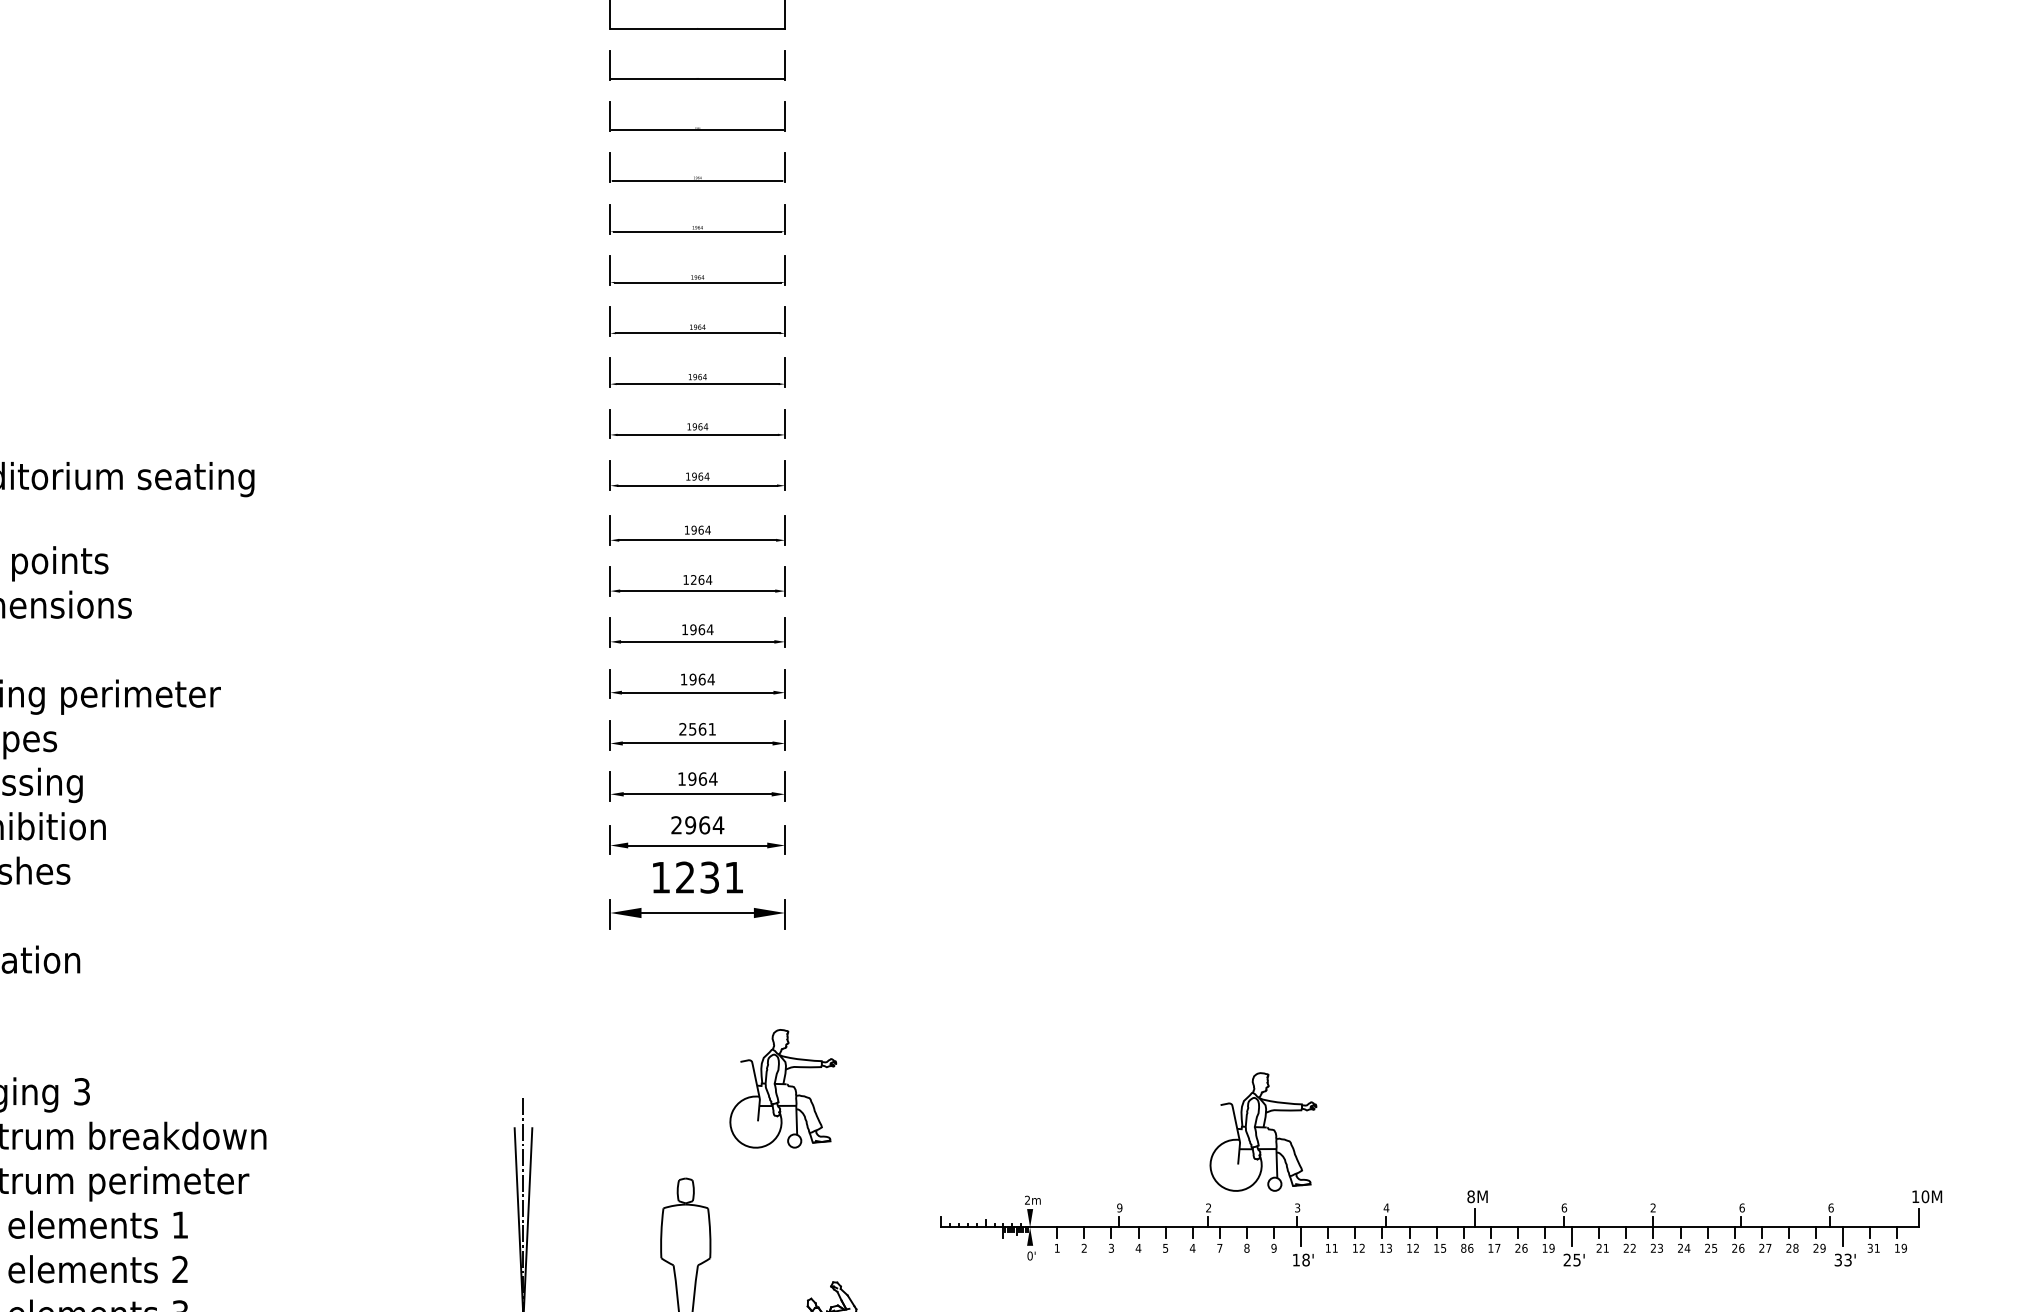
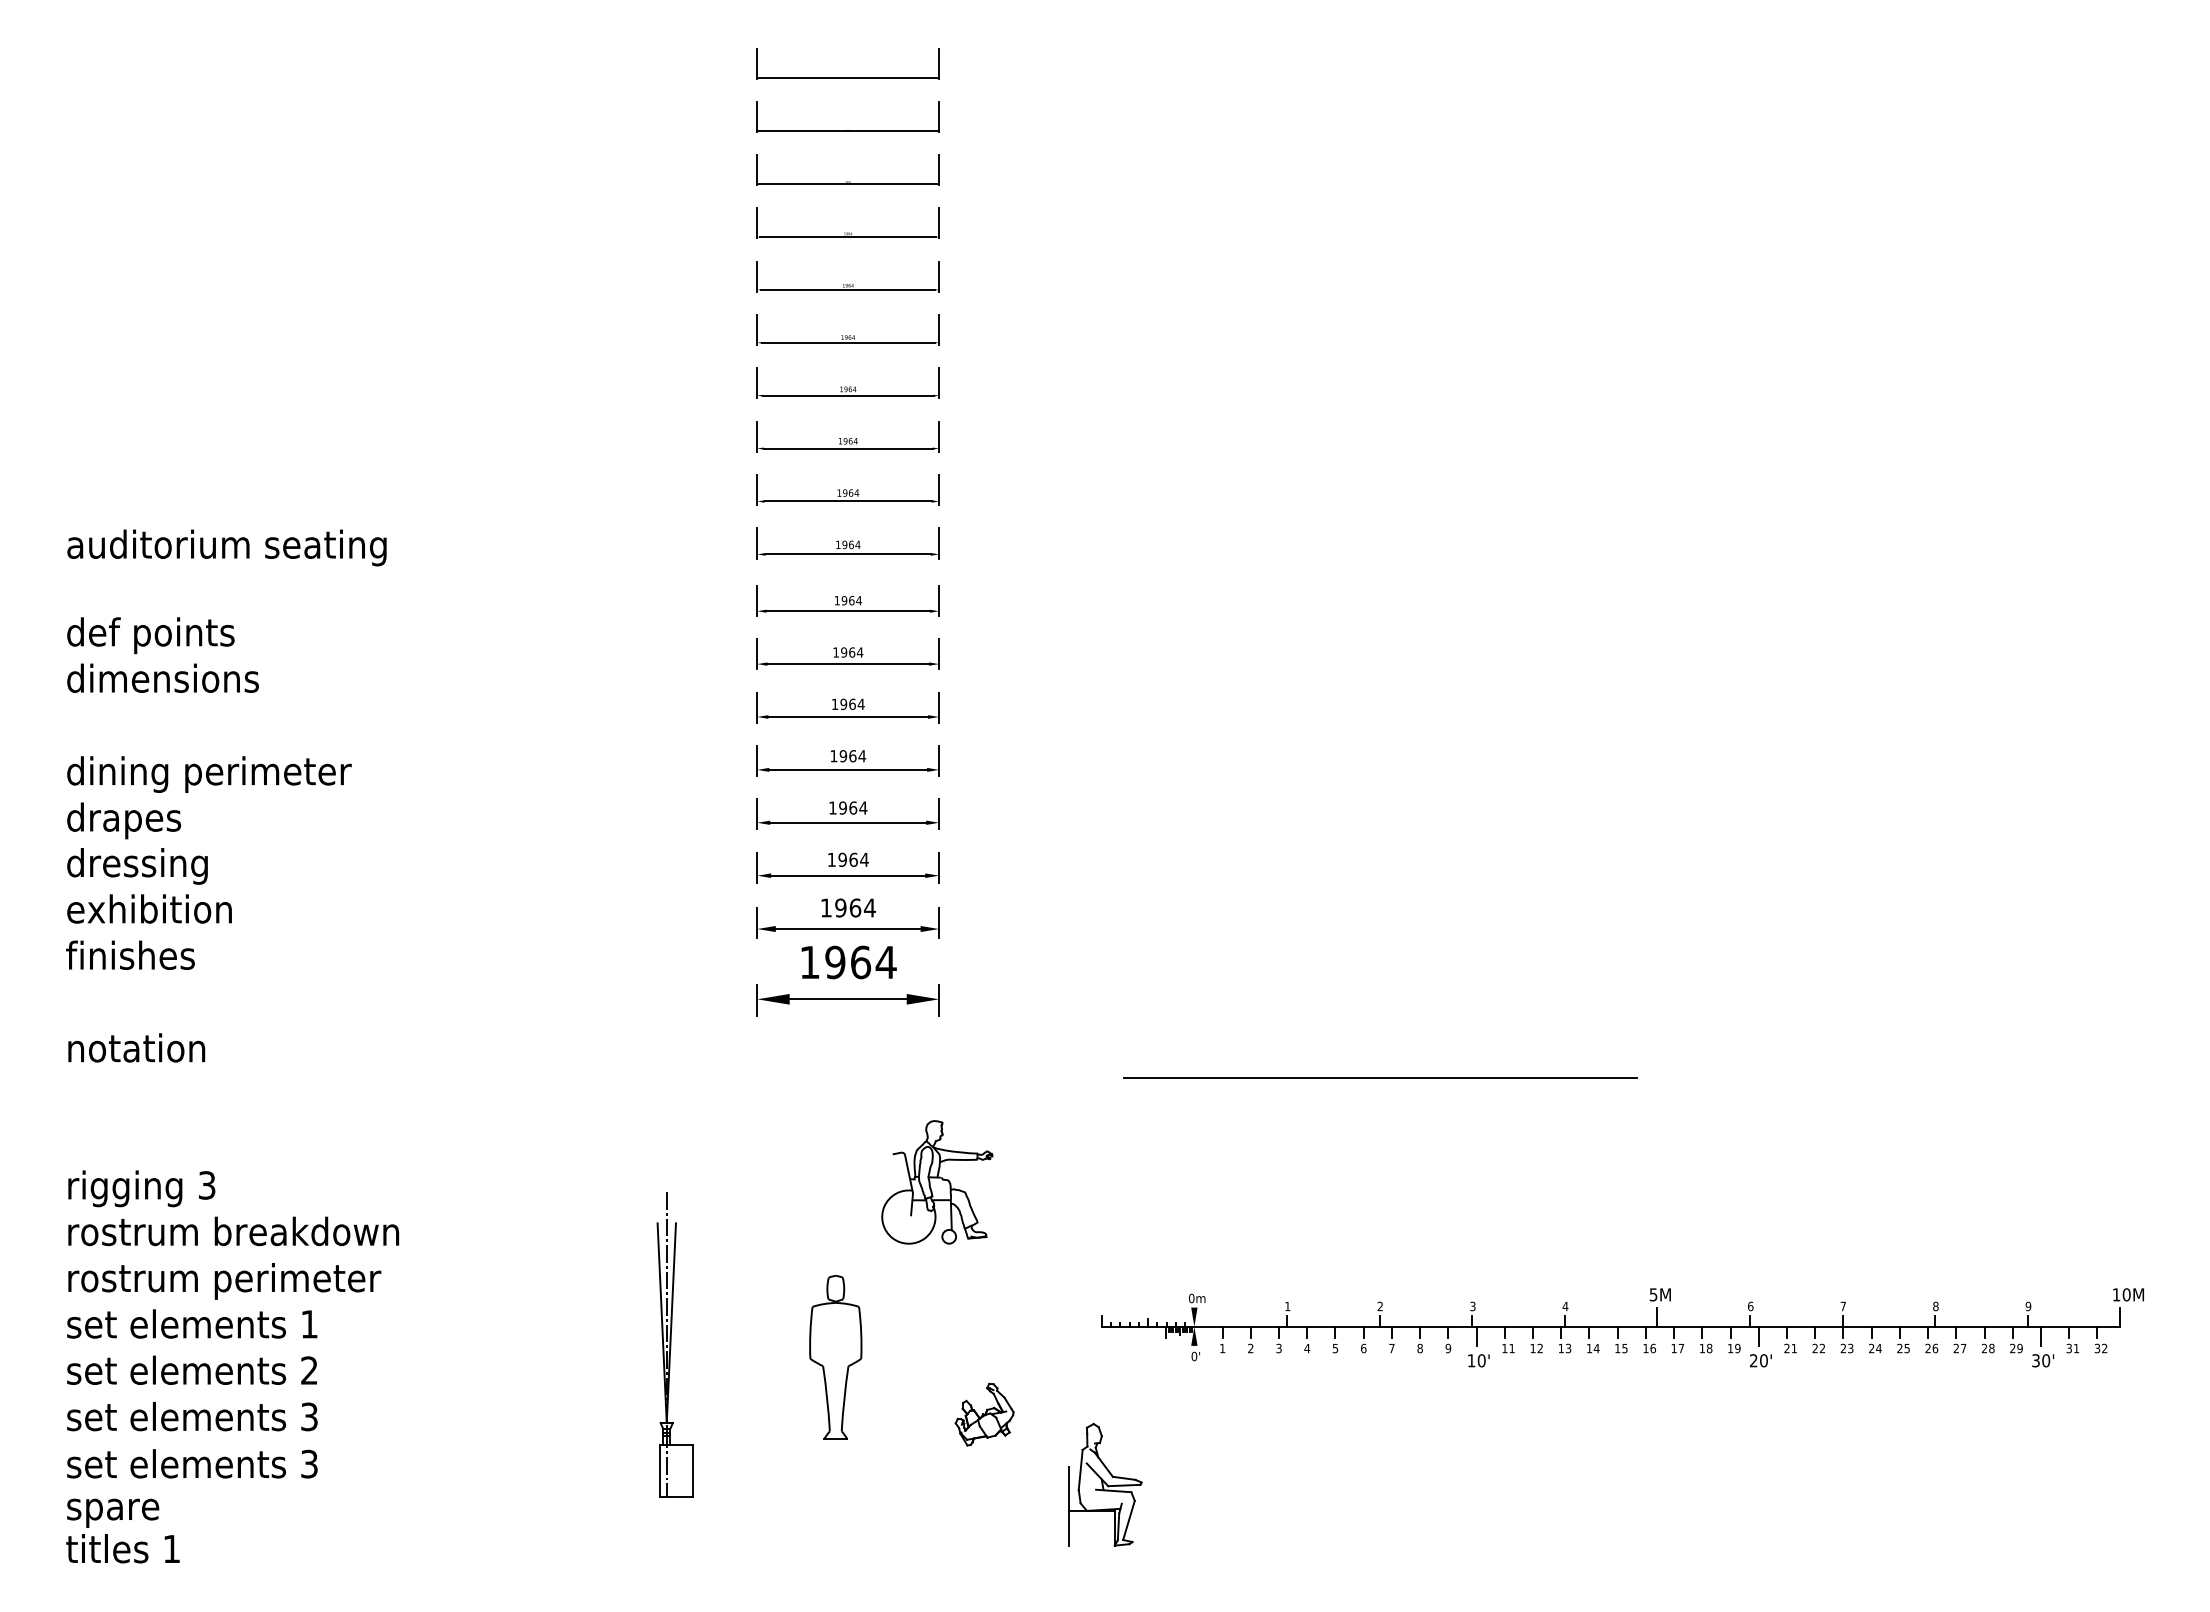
text: (694, 579) -> (844, 652), 1264 -> 1964
text: (697, 728) -> (848, 807), 2561 -> 1964
text: (675, 824) -> (825, 907), 2964 -> 1964
text: (709, 877) -> (860, 962), 1231 -> 1964
line: (1208, 989) -> (1380, 1078), added
part: (1263, 1132) -> (1437, 1227), removed
text: (1471, 1196) -> (1653, 1294), 8M -> 5M
text: (1027, 1200) -> (1191, 1298), 2m -> 0m
text: (1119, 1207) -> (1287, 1306), 9 -> 1
text: (1652, 1207) -> (1842, 1306), 2 -> 7
text: (1741, 1207) -> (1935, 1305), 6 -> 8
text: (1831, 1207) -> (2028, 1306), 6 -> 9
text: (1192, 1248) -> (1363, 1348), 4 -> 6
text: (1416, 1248) -> (1596, 1348), 12 -> 14
text: (1463, 1248) -> (1645, 1348), 86 -> 16
text: (1520, 1248) -> (1705, 1348), 26 -> 18
text: (1900, 1248) -> (2100, 1348), 19 -> 32
text: (1305, 1259) -> (1481, 1360), 18' -> 10'
text: (1576, 1259) -> (1763, 1360), 25' -> 20'
text: (1848, 1259) -> (2046, 1360), 33' -> 30'

